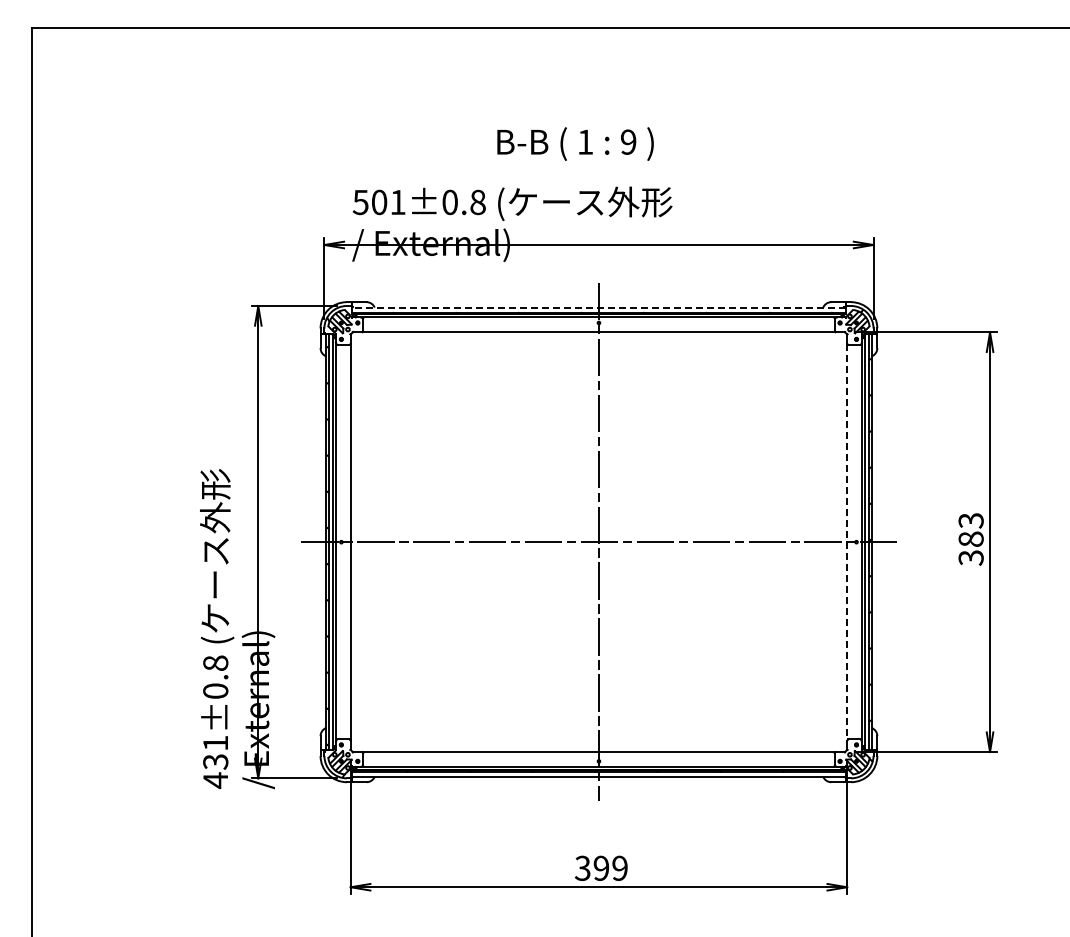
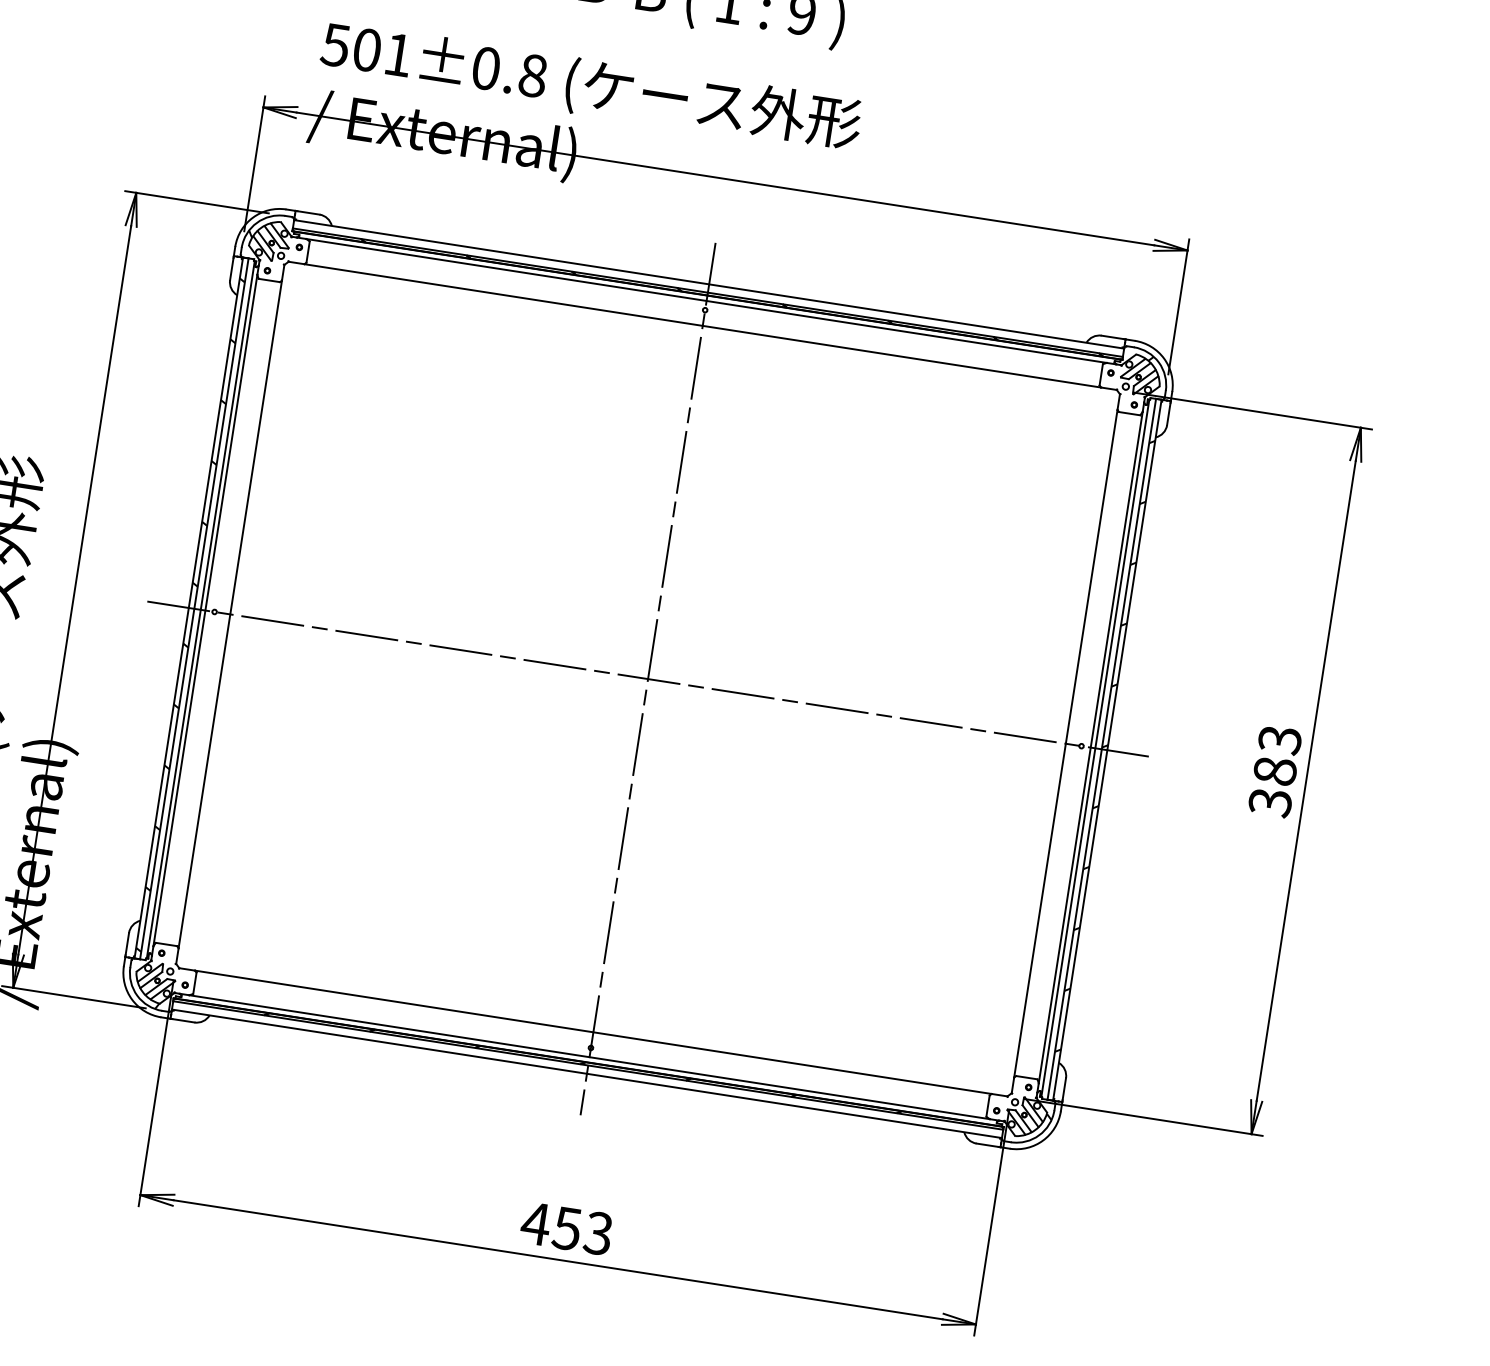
line: (598, 307) -> (708, 284), dashed -> solid
line: (847, 542) -> (1066, 744), dashed -> solid
text: (600, 868) -> (565, 1228), 399 -> 453

